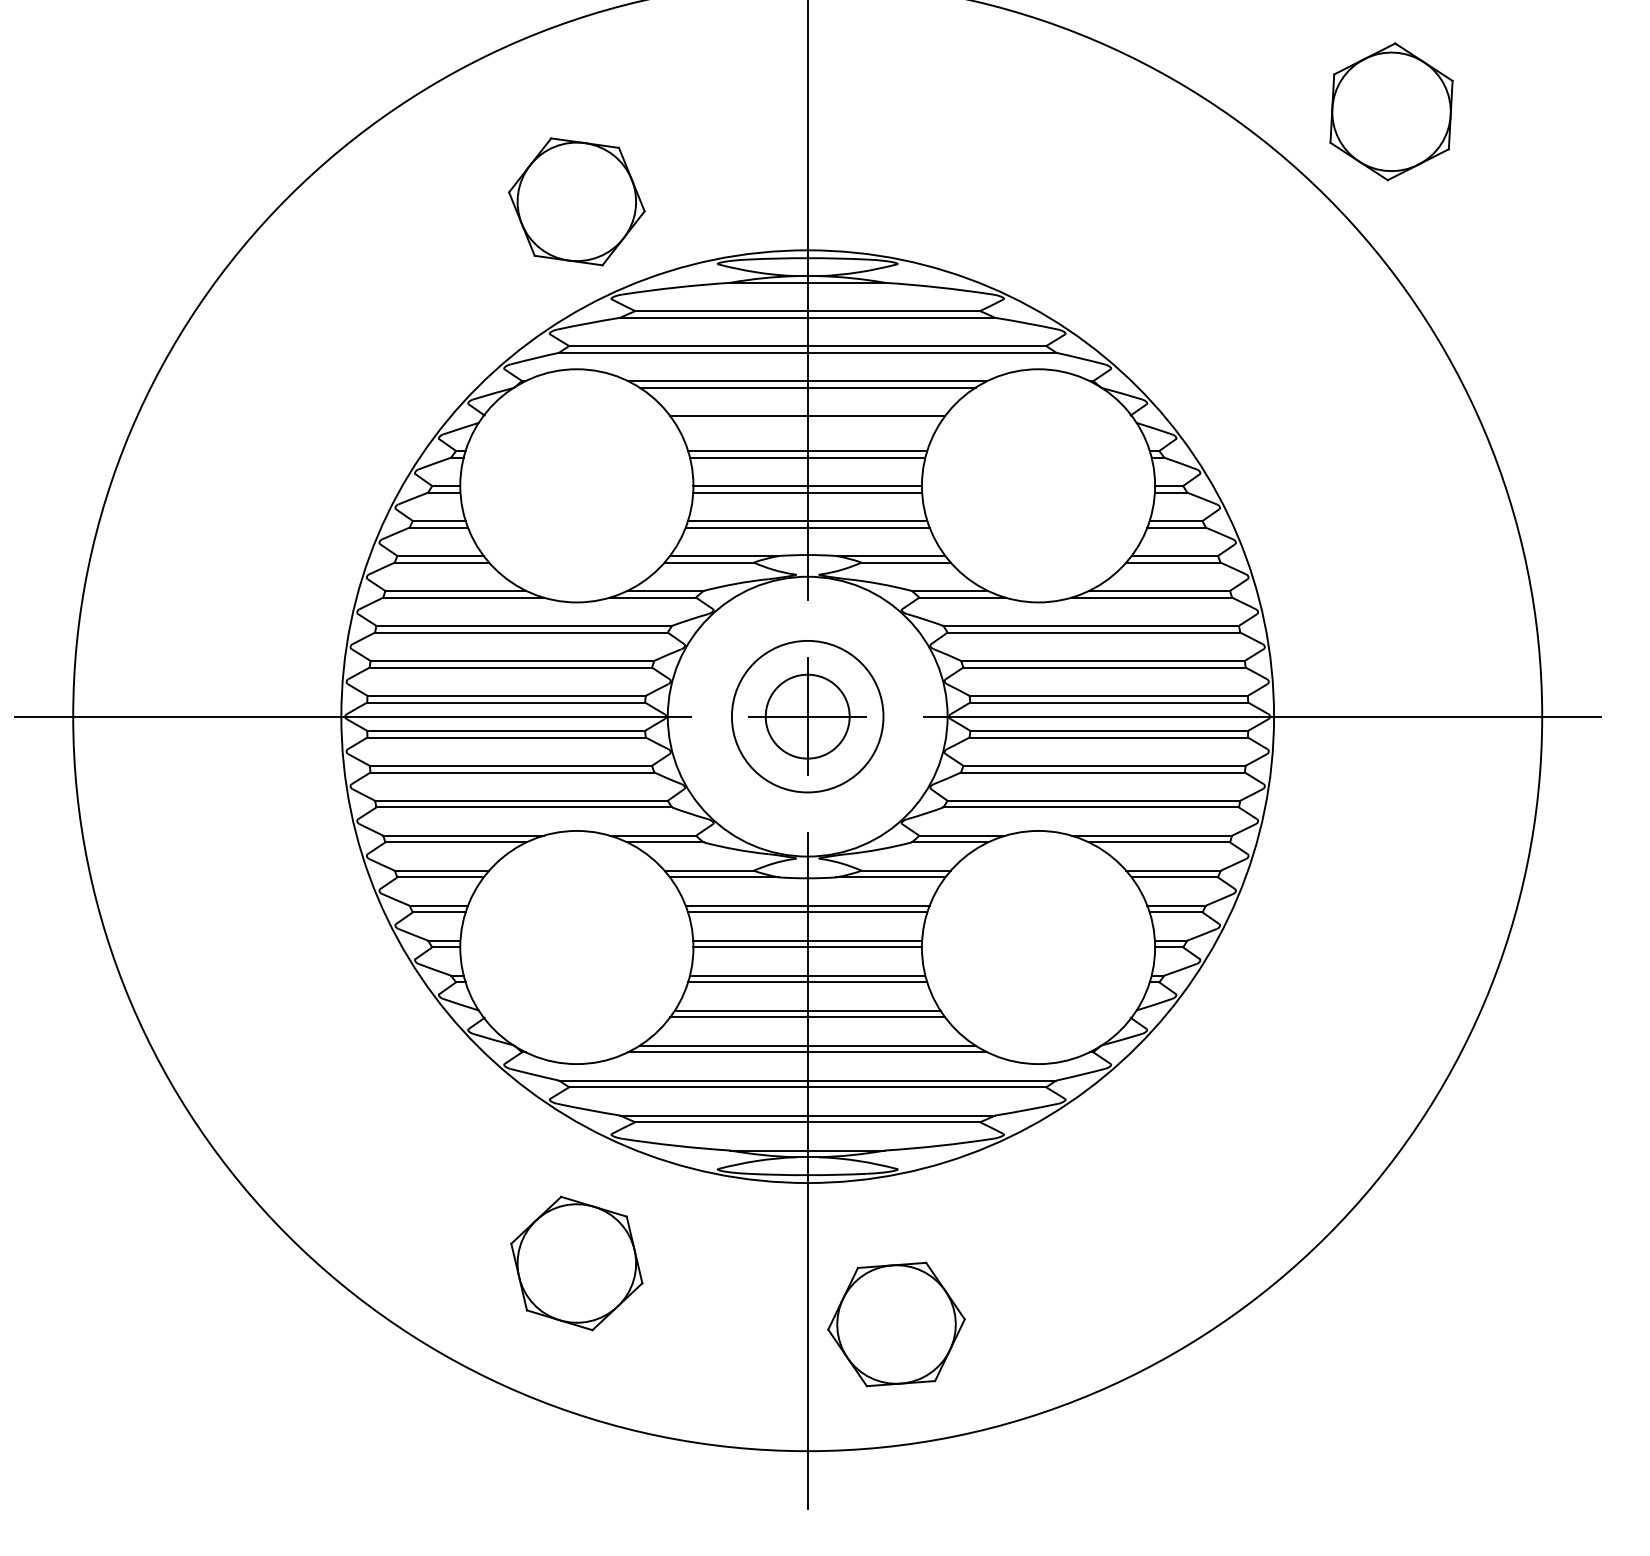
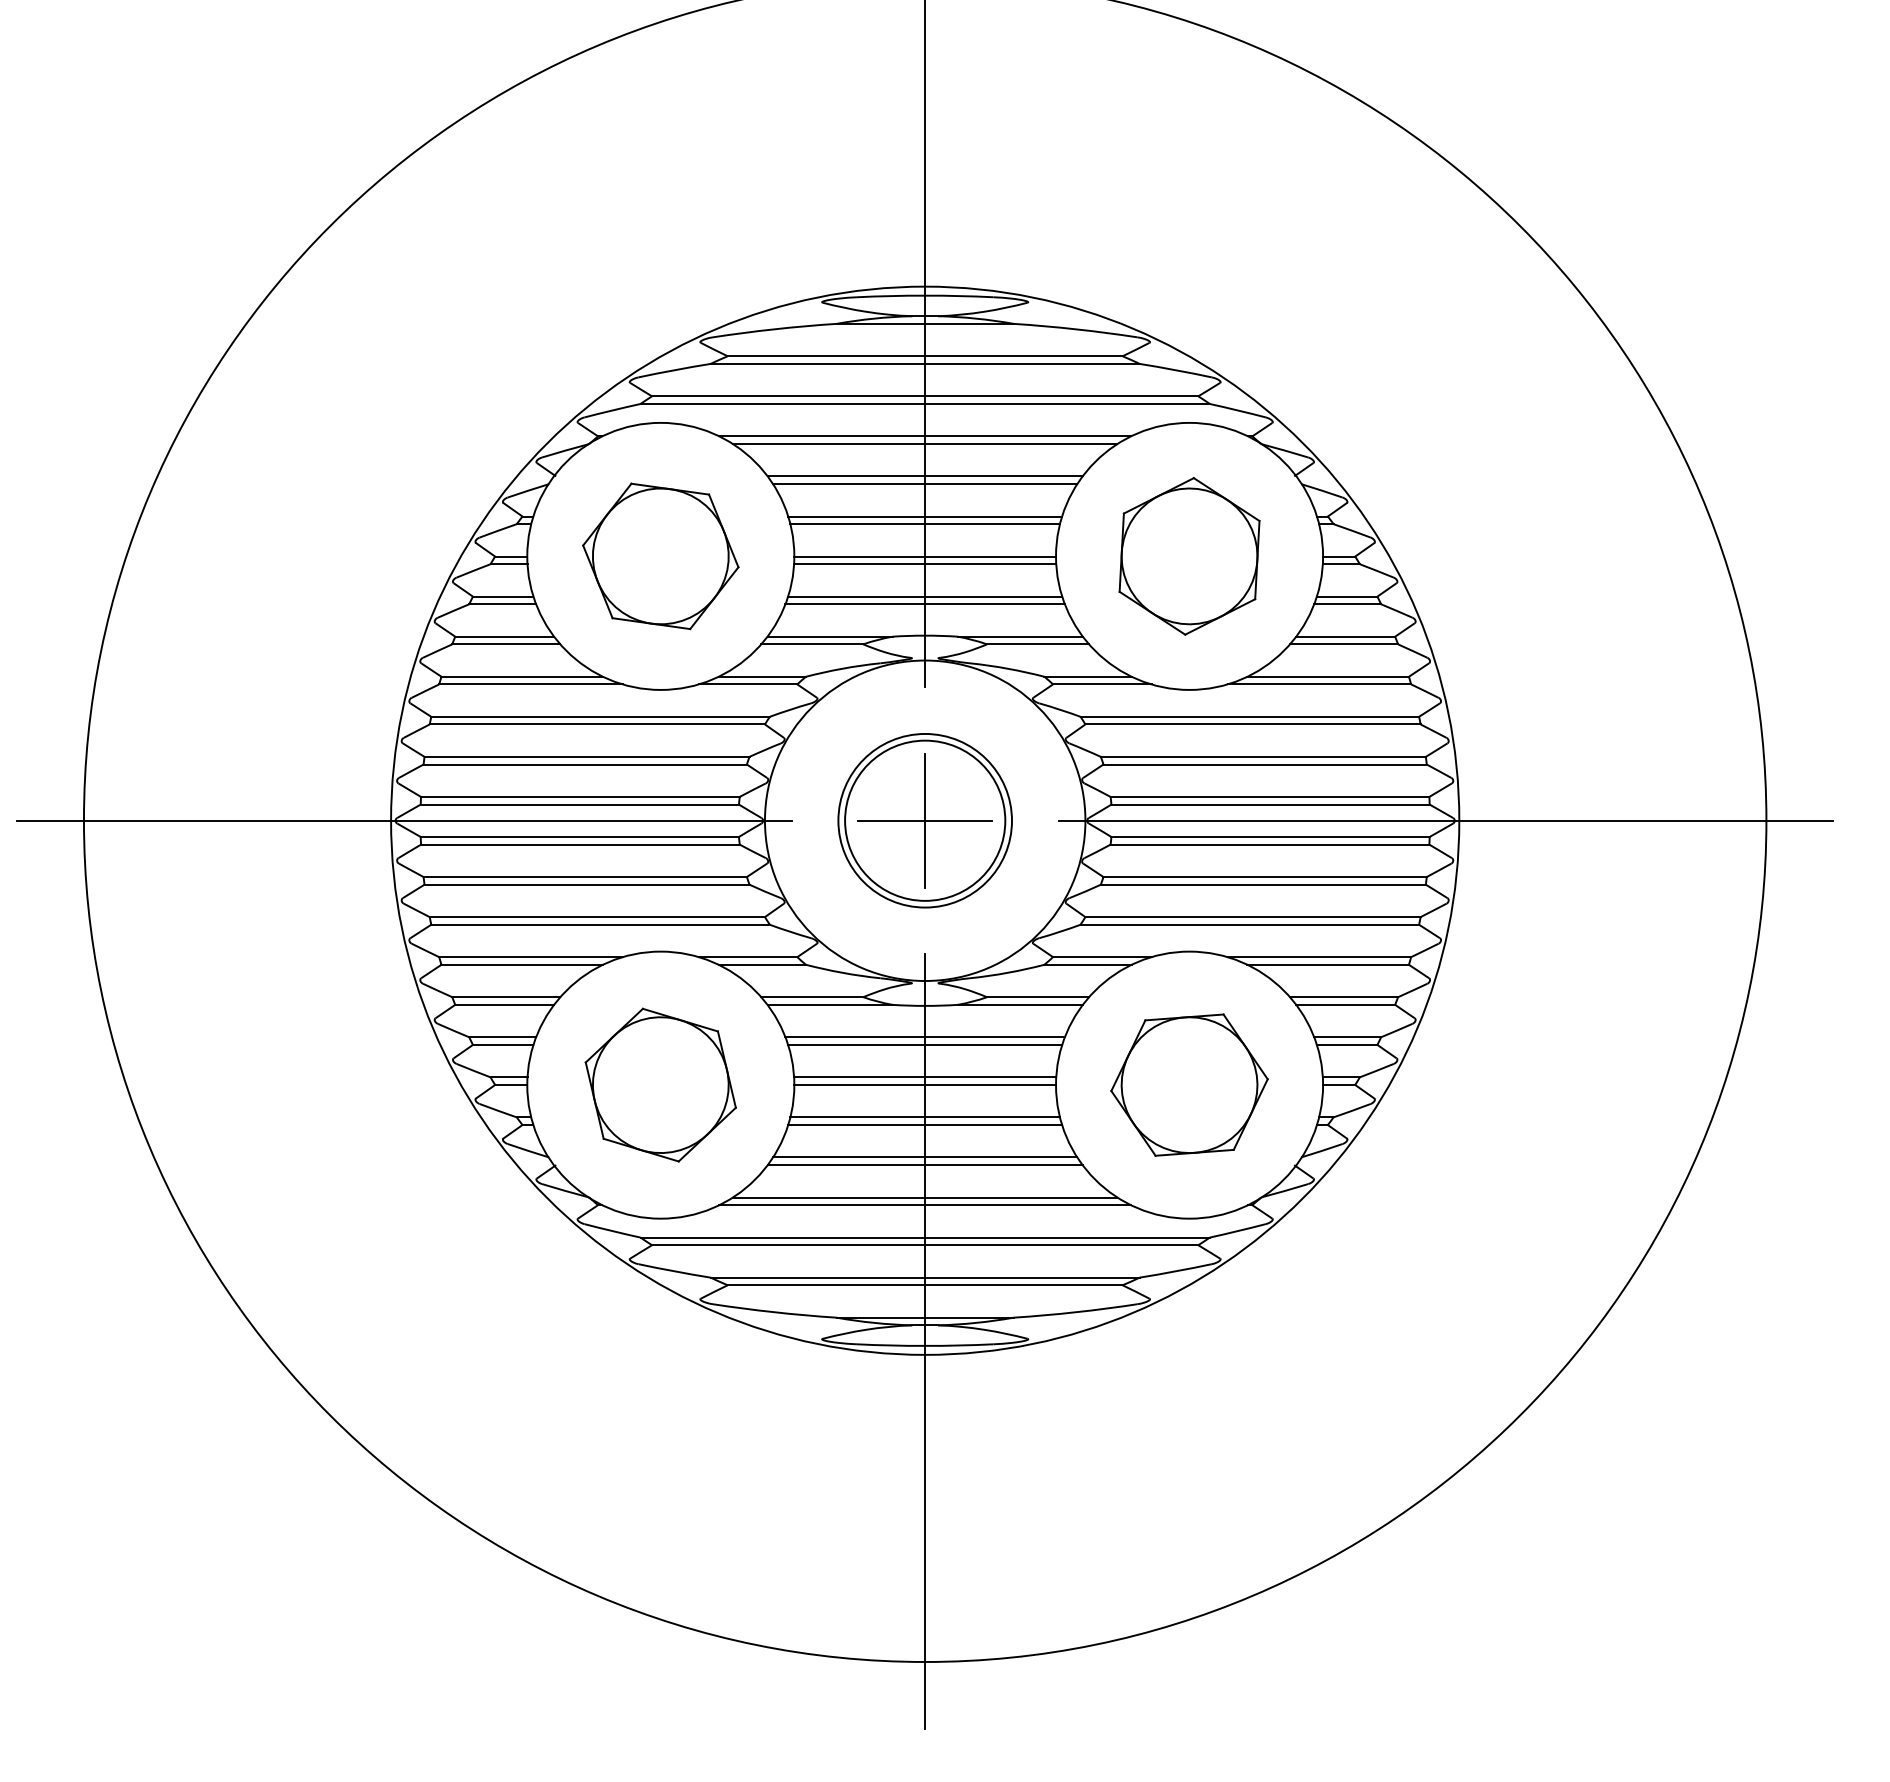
part: (1391, 111) -> (1189, 555), moved
part: (576, 201) -> (660, 555), moved
line: (807, 422) -> (924, 483), added
circle: (807, 716) -> (924, 820), size x1.67
part: (576, 1263) -> (660, 1085), moved
part: (896, 1324) -> (1189, 1085), moved

